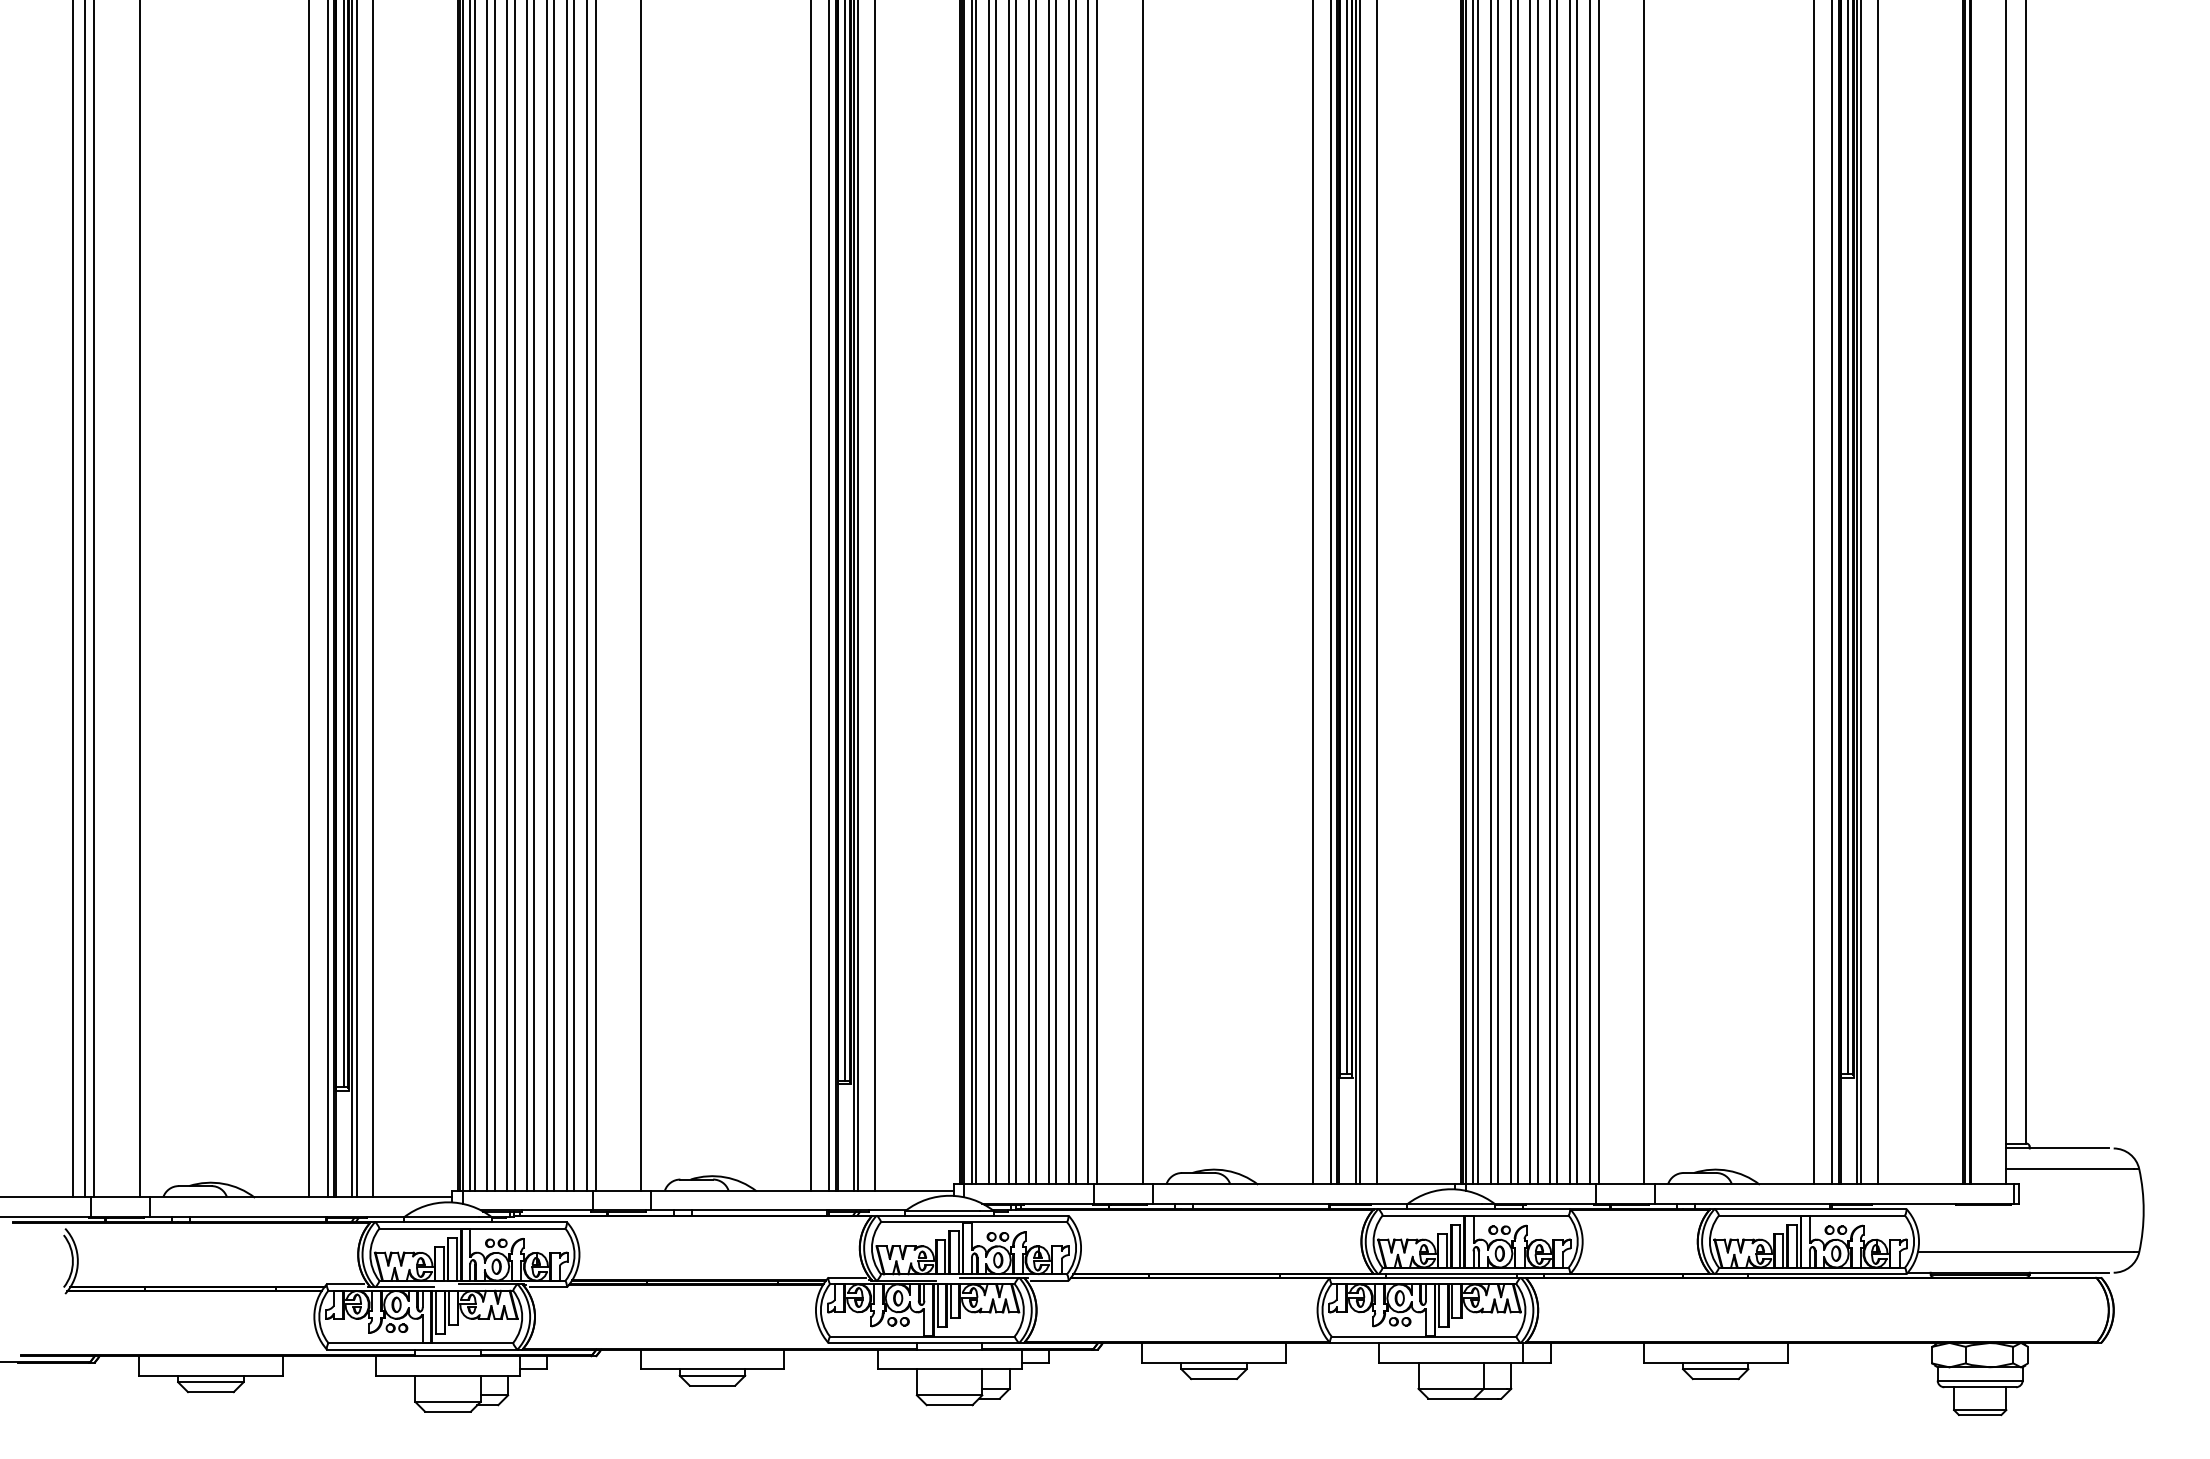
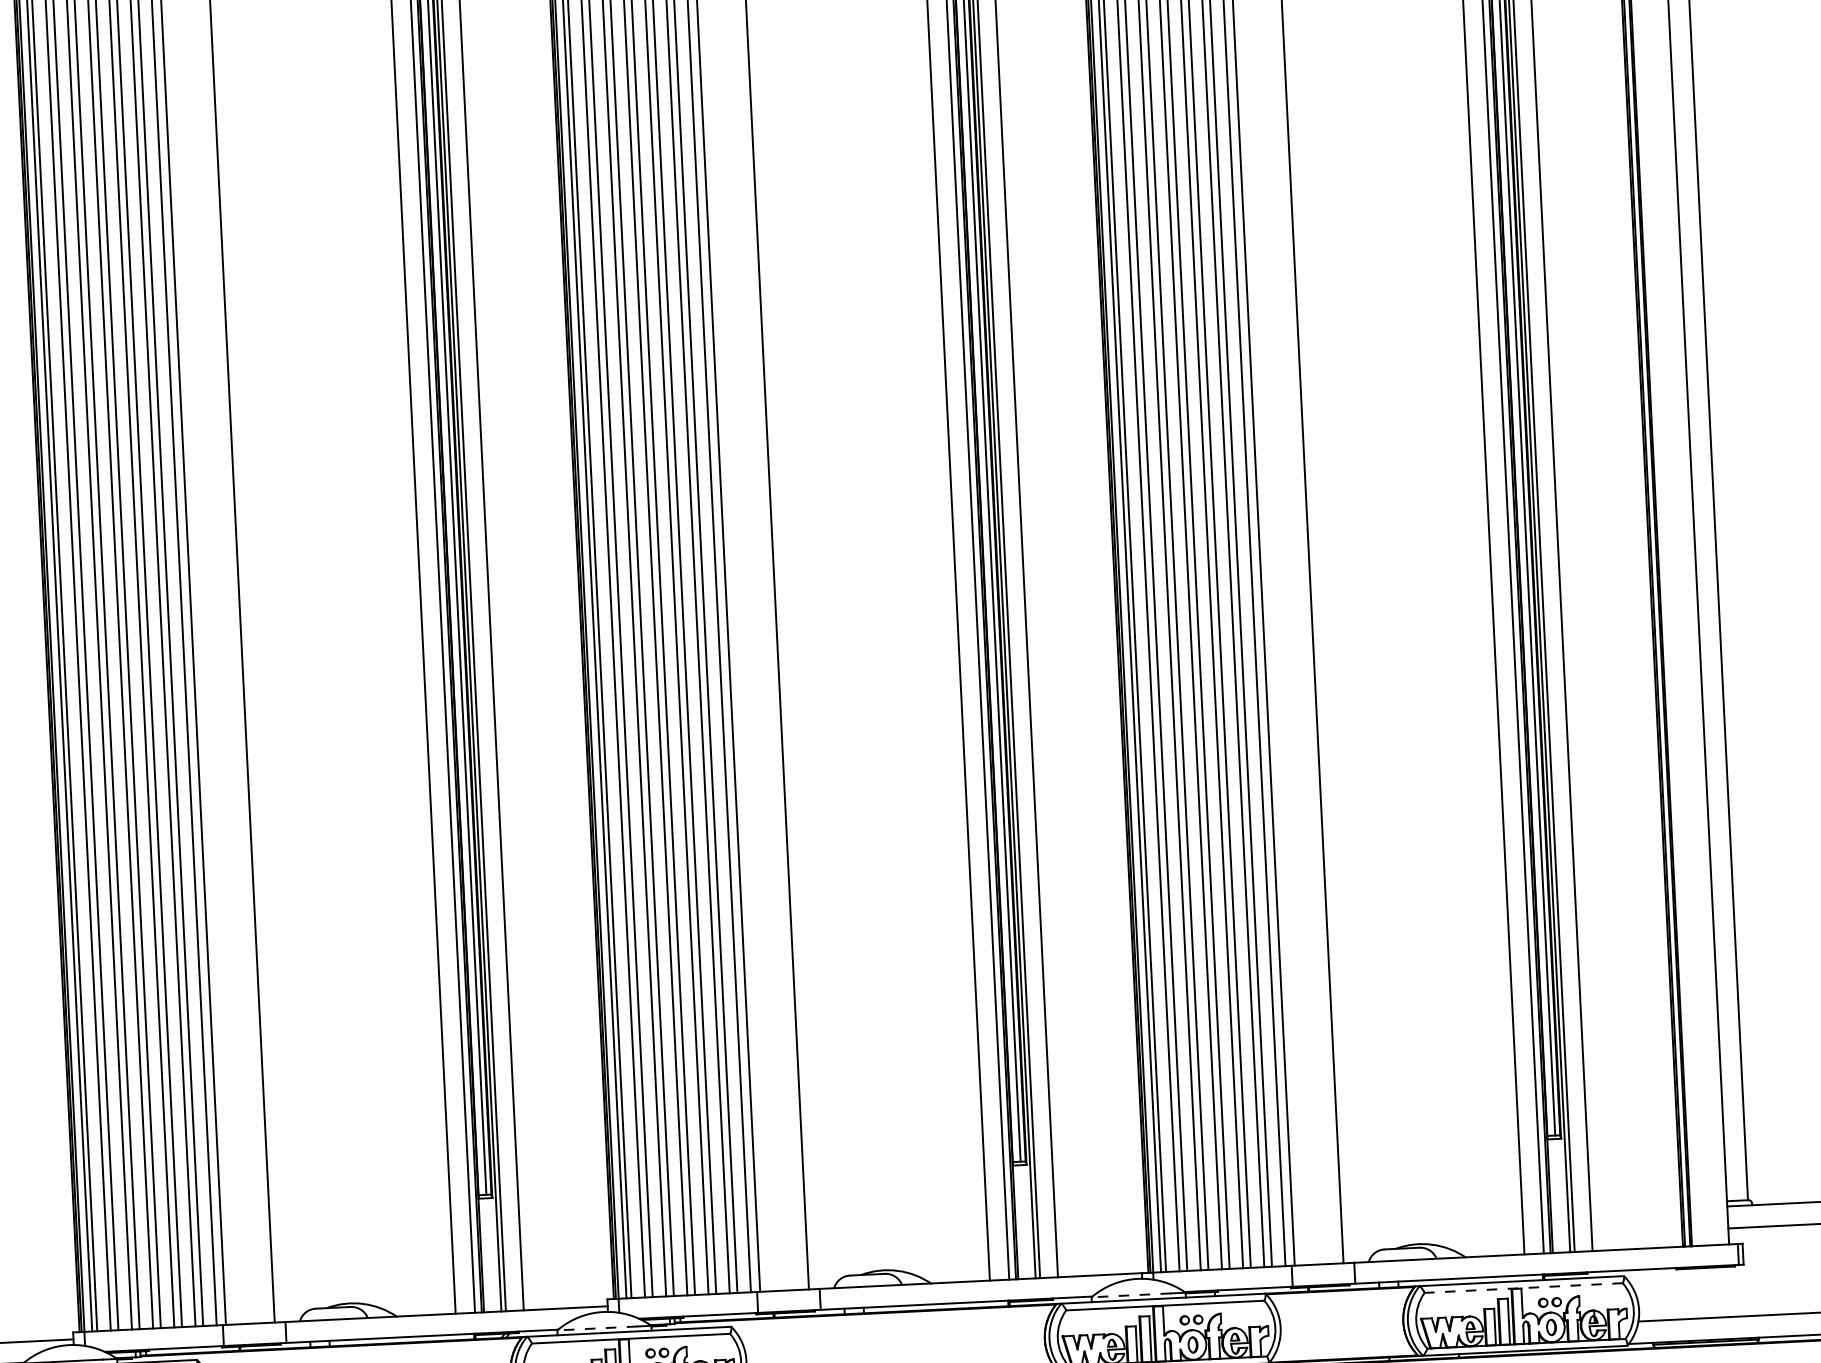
line: (1443, 1204) -> (1130, 1295), solid -> dashed
line: (942, 1210) -> (596, 1328), solid -> dashed
line: (1811, 1215) -> (1523, 1288), solid -> dashed

